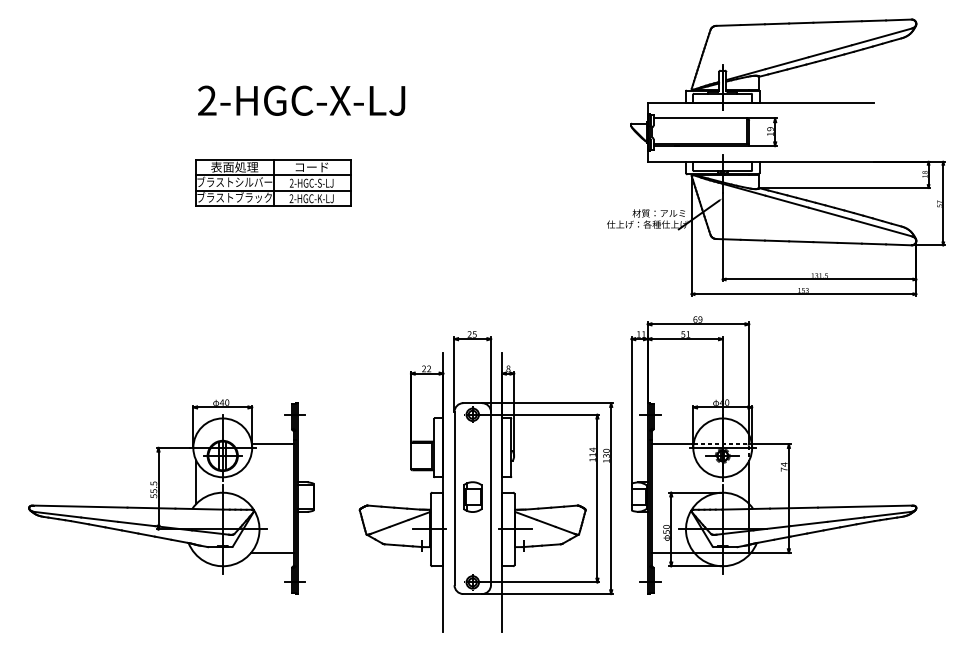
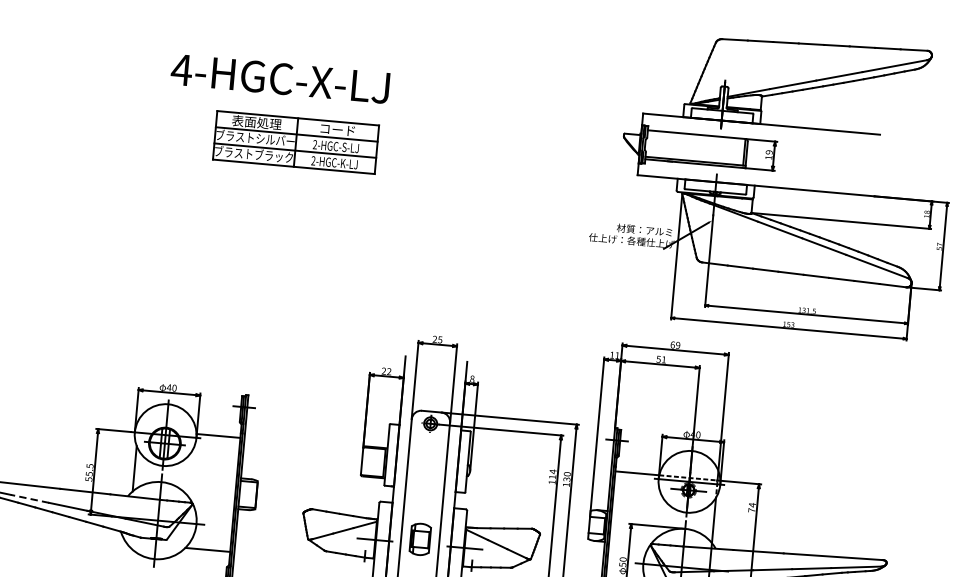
text: (207, 100) -> (182, 69), 2-HGC-X-LJ -> 4-HGC-X-LJ
part: (273, 182) -> (296, 142), moved
part: (472, 496) -> (420, 538), moved
line: (99, 519) -> (29, 498), solid -> dashed

